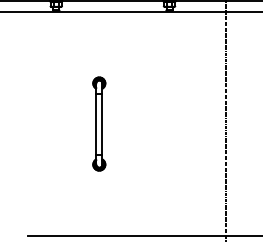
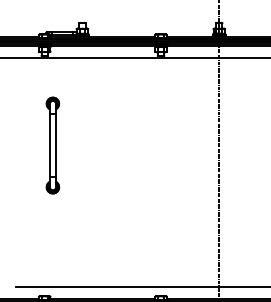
part: (98, 123) -> (52, 145), moved

